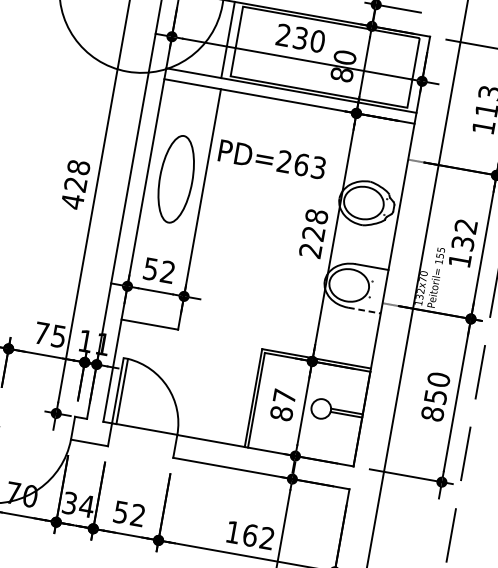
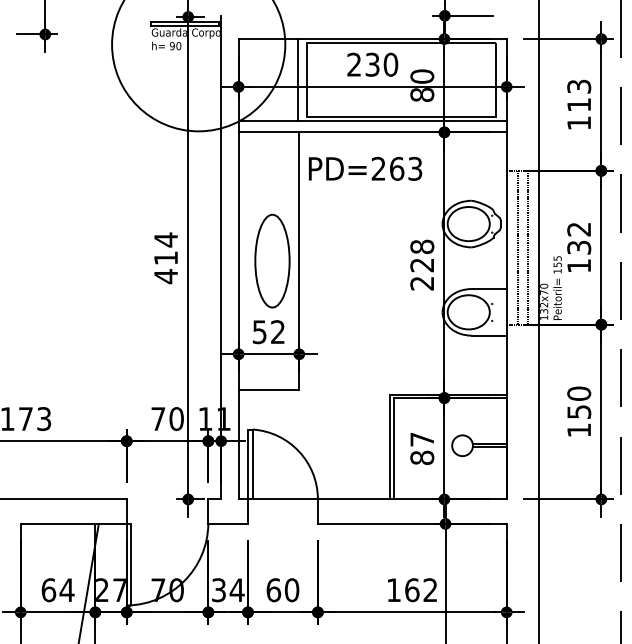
text: (272, 159) -> (365, 168), moved
text: (77, 175) -> (166, 248), 428 -> 414
part: (176, 178) -> (272, 260), moved
line: (406, 233) -> (518, 247), added
line: (414, 234) -> (527, 247), added
line: (364, 310) -> (489, 335), dashed -> solid
text: (58, 336) -> (176, 419), 75 -> 70
text: (432, 414) -> (579, 430), 850 -> 150
text: (129, 514) -> (282, 590), 52 -> 60

